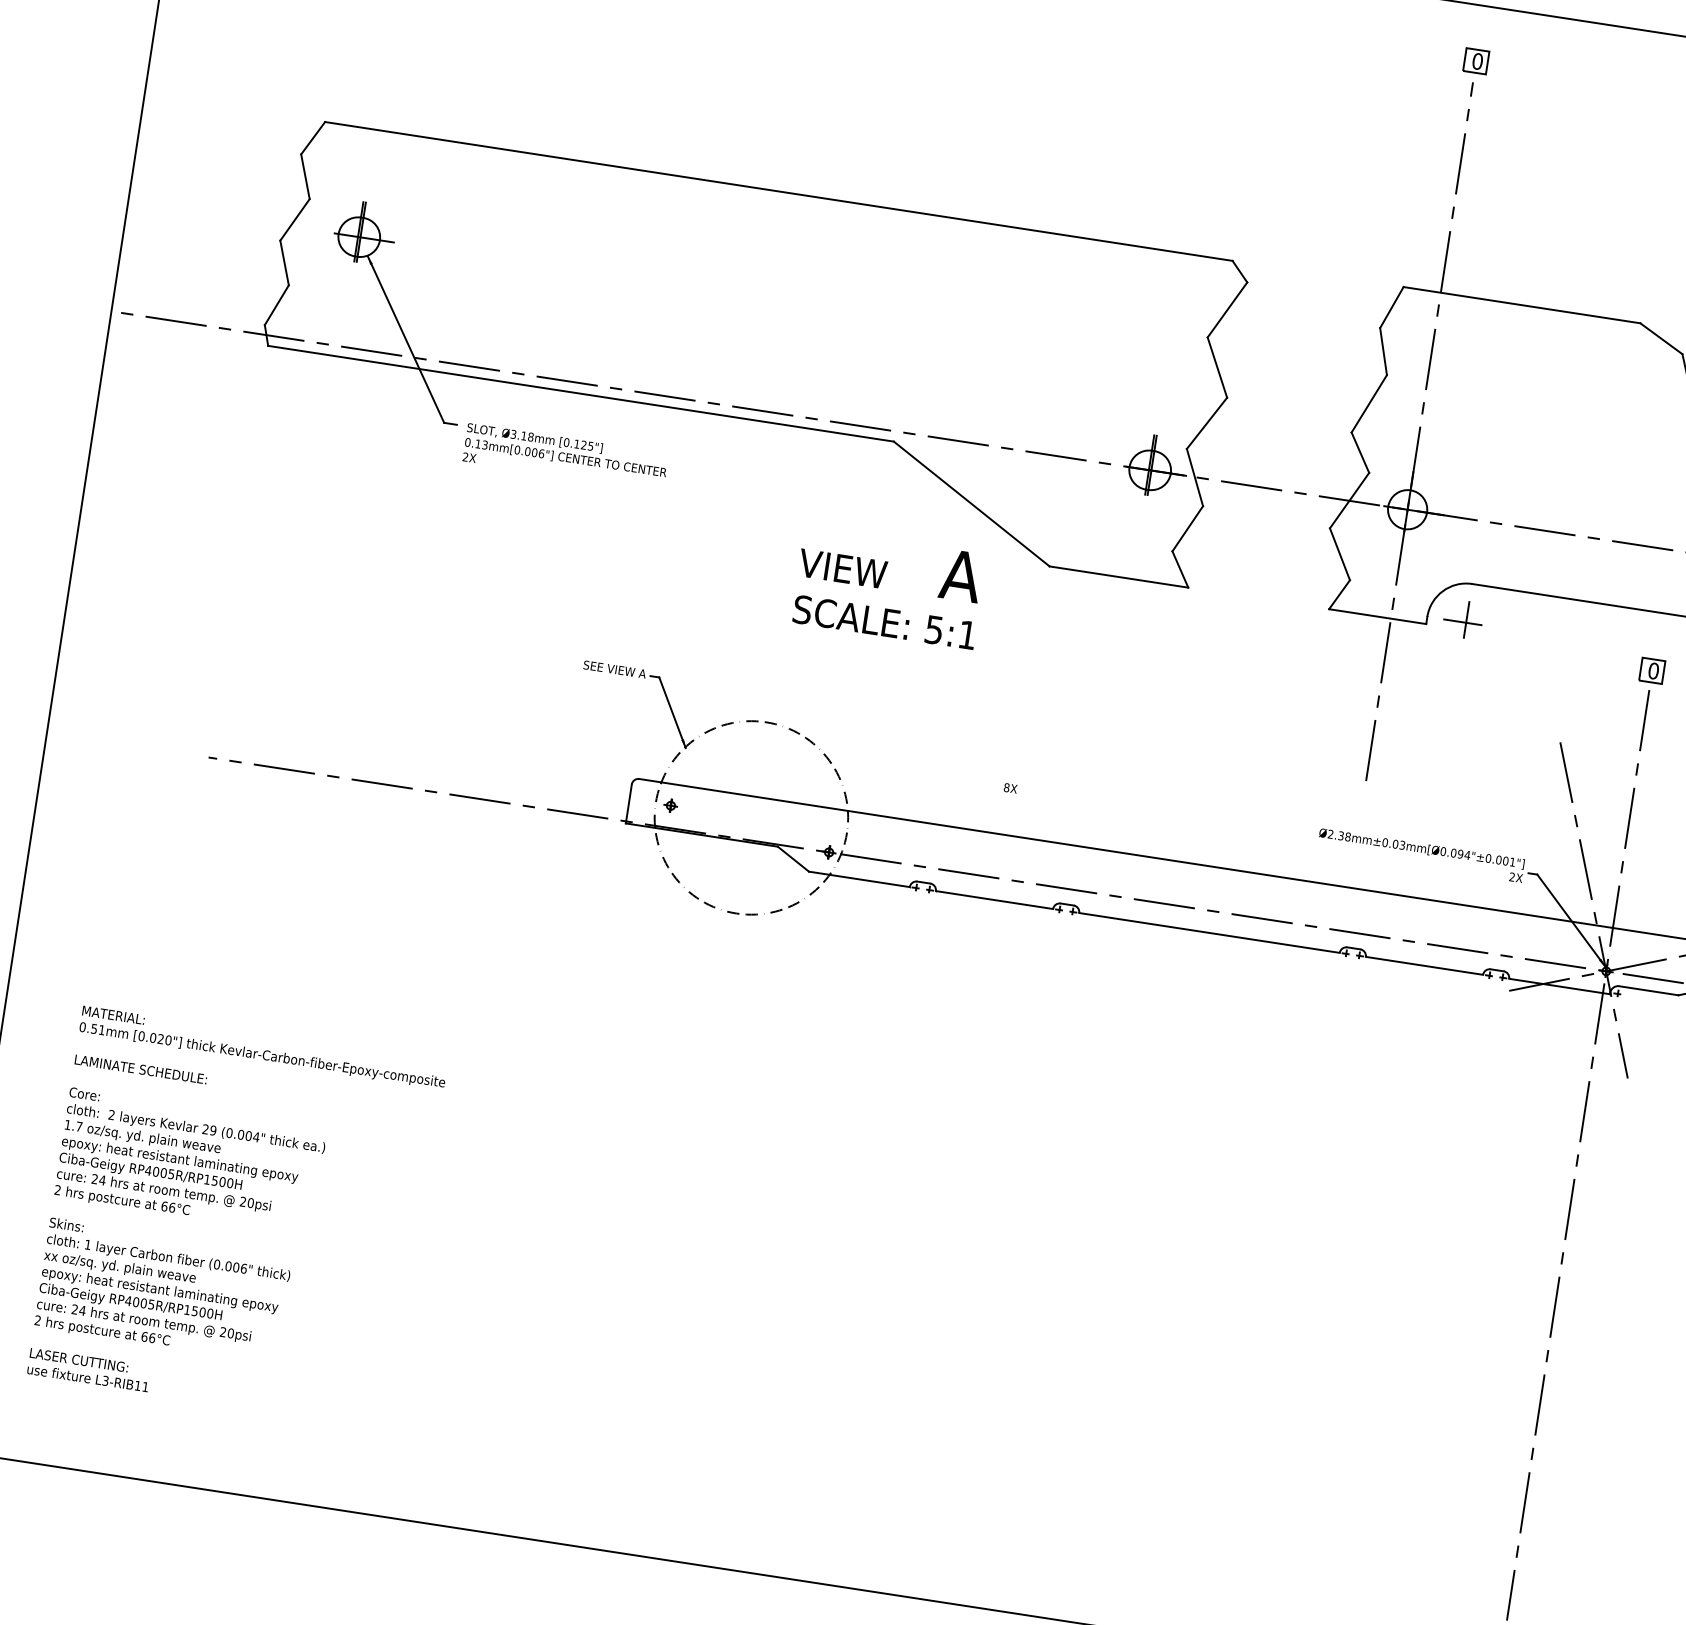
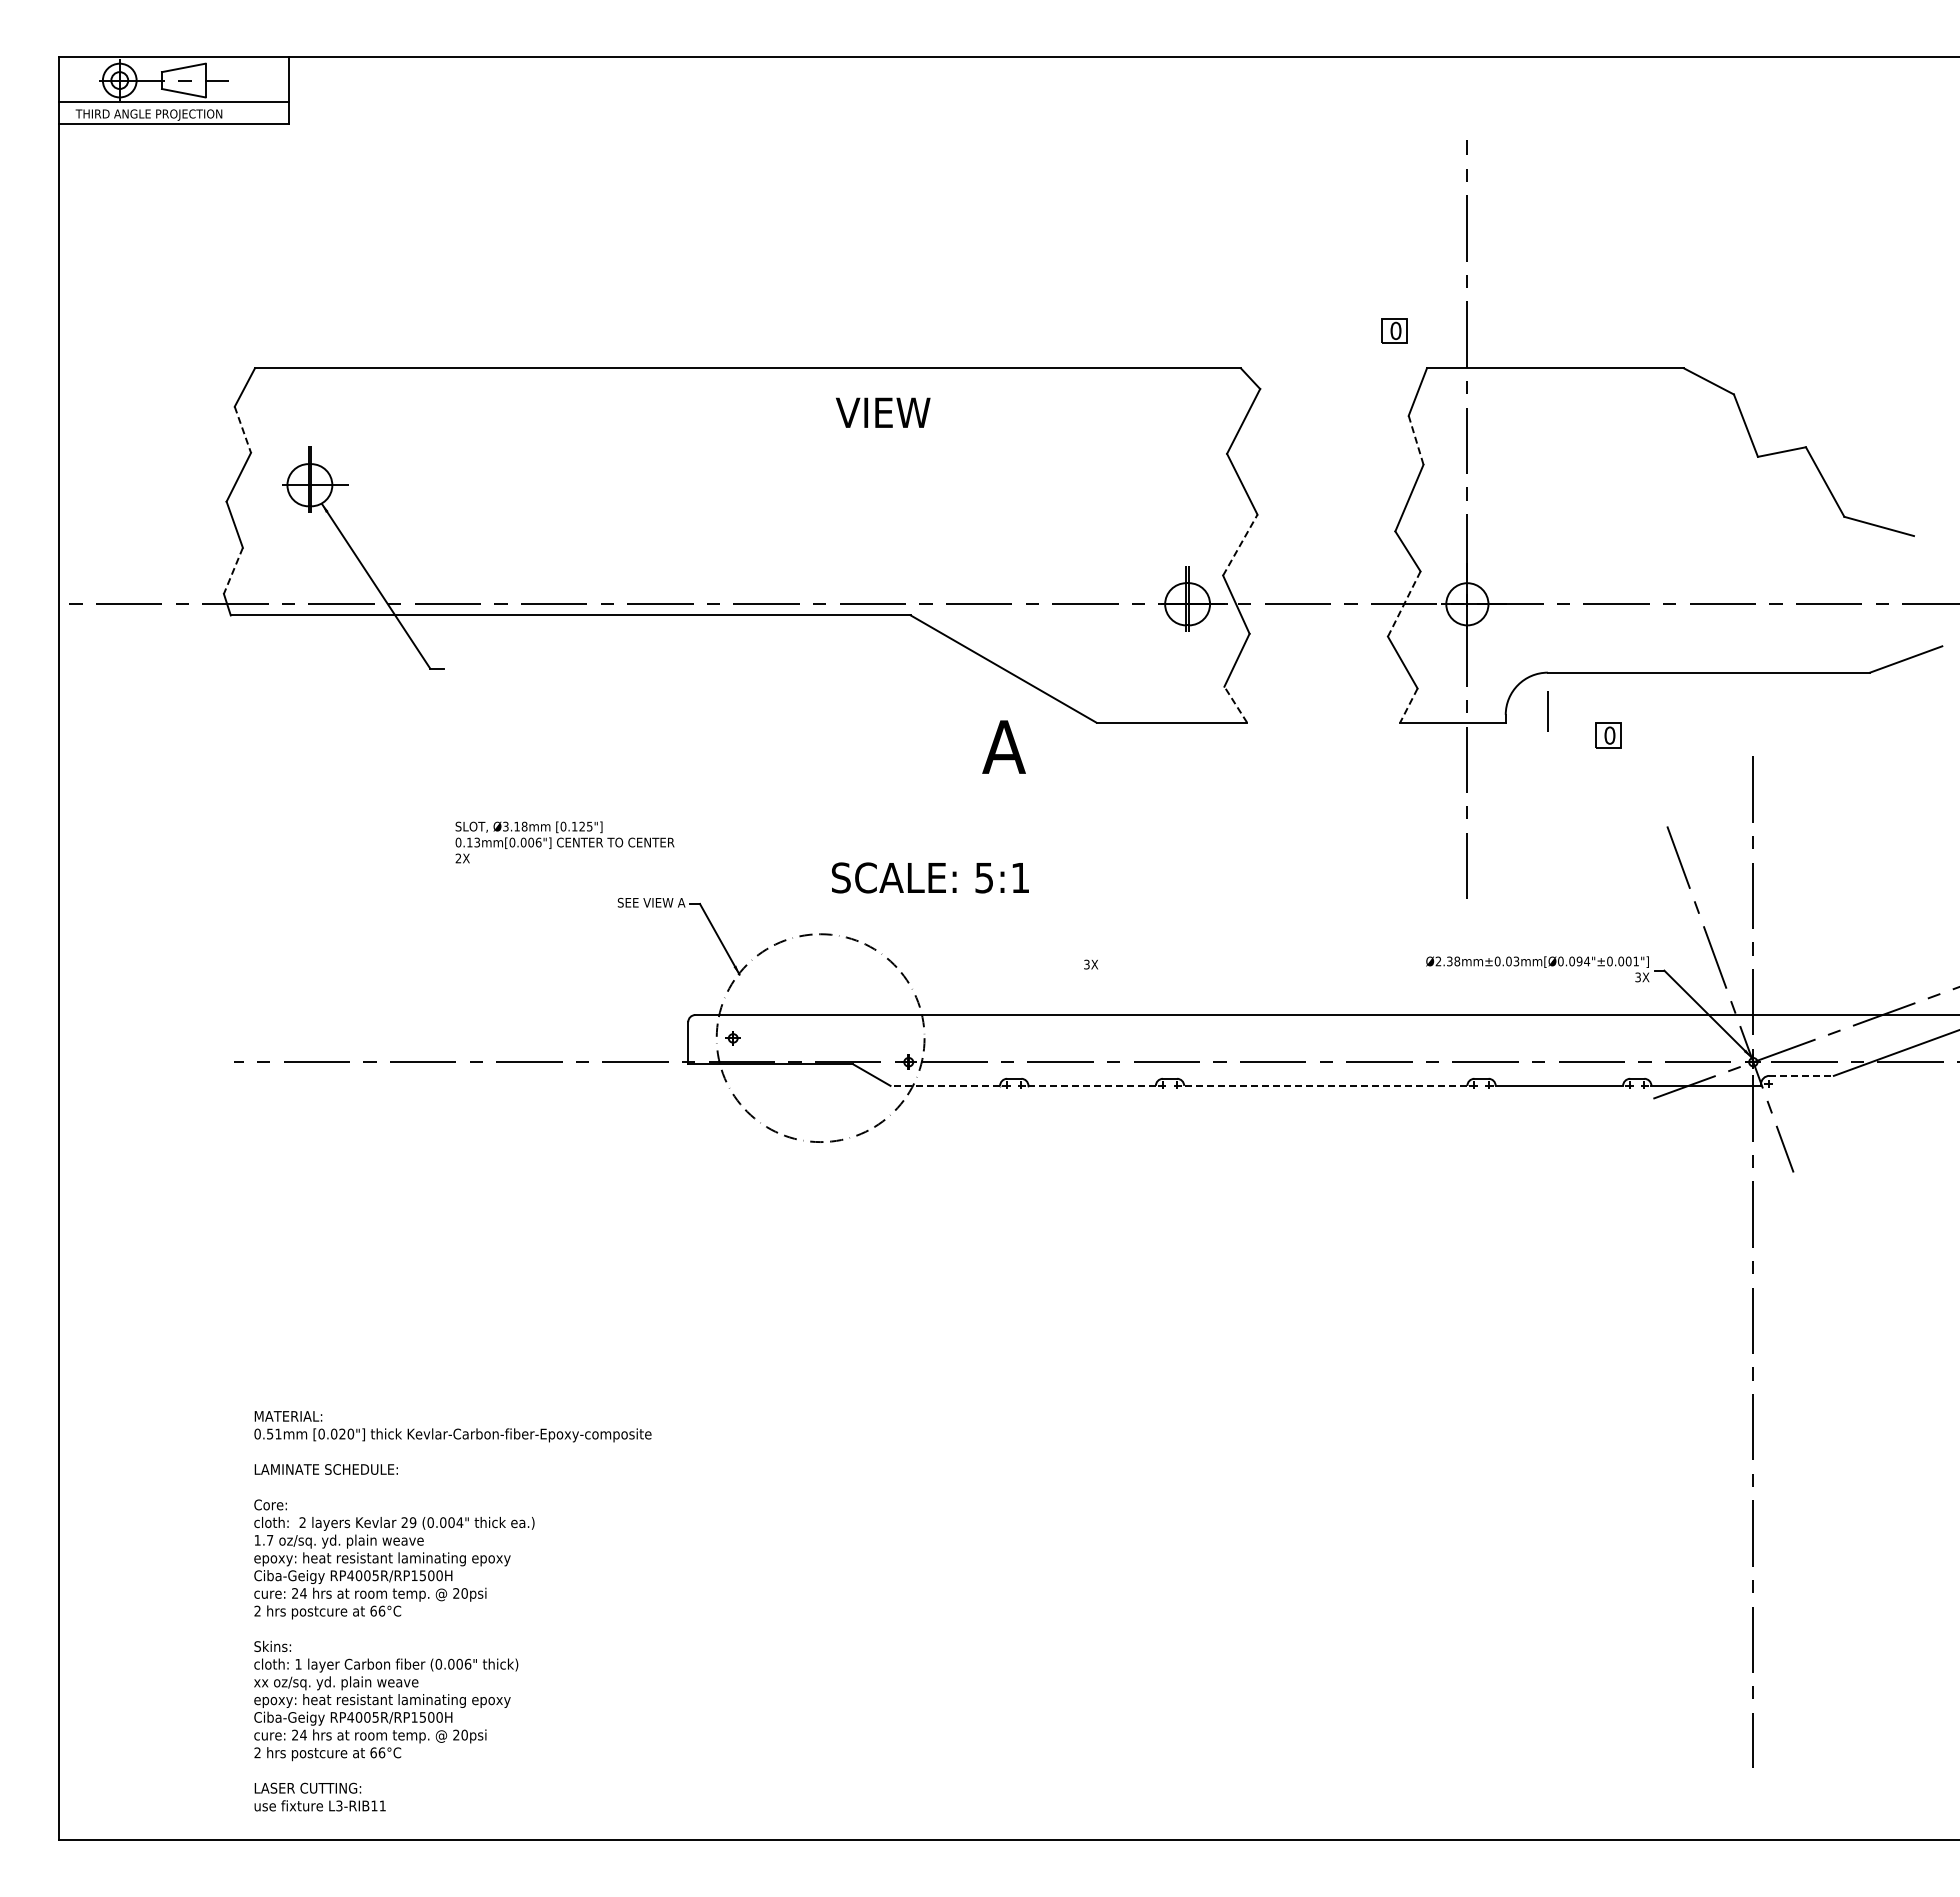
part: (1476, 60) -> (1394, 330), moved
line: (305, 177) -> (243, 430), solid -> dashed
line: (276, 304) -> (233, 570), solid -> dashed
line: (1383, 351) -> (1416, 440), solid -> dashed
line: (1207, 423) -> (1240, 545), solid -> dashed
text: (565, 457) -> (564, 842), moved
line: (1349, 501) -> (1404, 604), solid -> dashed
text: (843, 568) -> (883, 412), moved
line: (1180, 569) -> (1235, 704), solid -> dashed
line: (1339, 595) -> (1408, 706), solid -> dashed
text: (884, 622) -> (930, 877), moved
line: (1463, 622) -> (1544, 714), removed
part: (1652, 670) -> (1608, 735), moved
text: (1006, 787) -> (1086, 964), 8X -> 3X
text: (1511, 877) -> (1637, 977), 2X -> 3X
line: (859, 879) -> (945, 1085), solid -> dashed
line: (994, 899) -> (1092, 1085), solid -> dashed
line: (1209, 932) -> (1325, 1085), solid -> dashed
line: (1649, 990) -> (1802, 1075), solid -> dashed
text: (237, 1217) -> (452, 1611), moved

